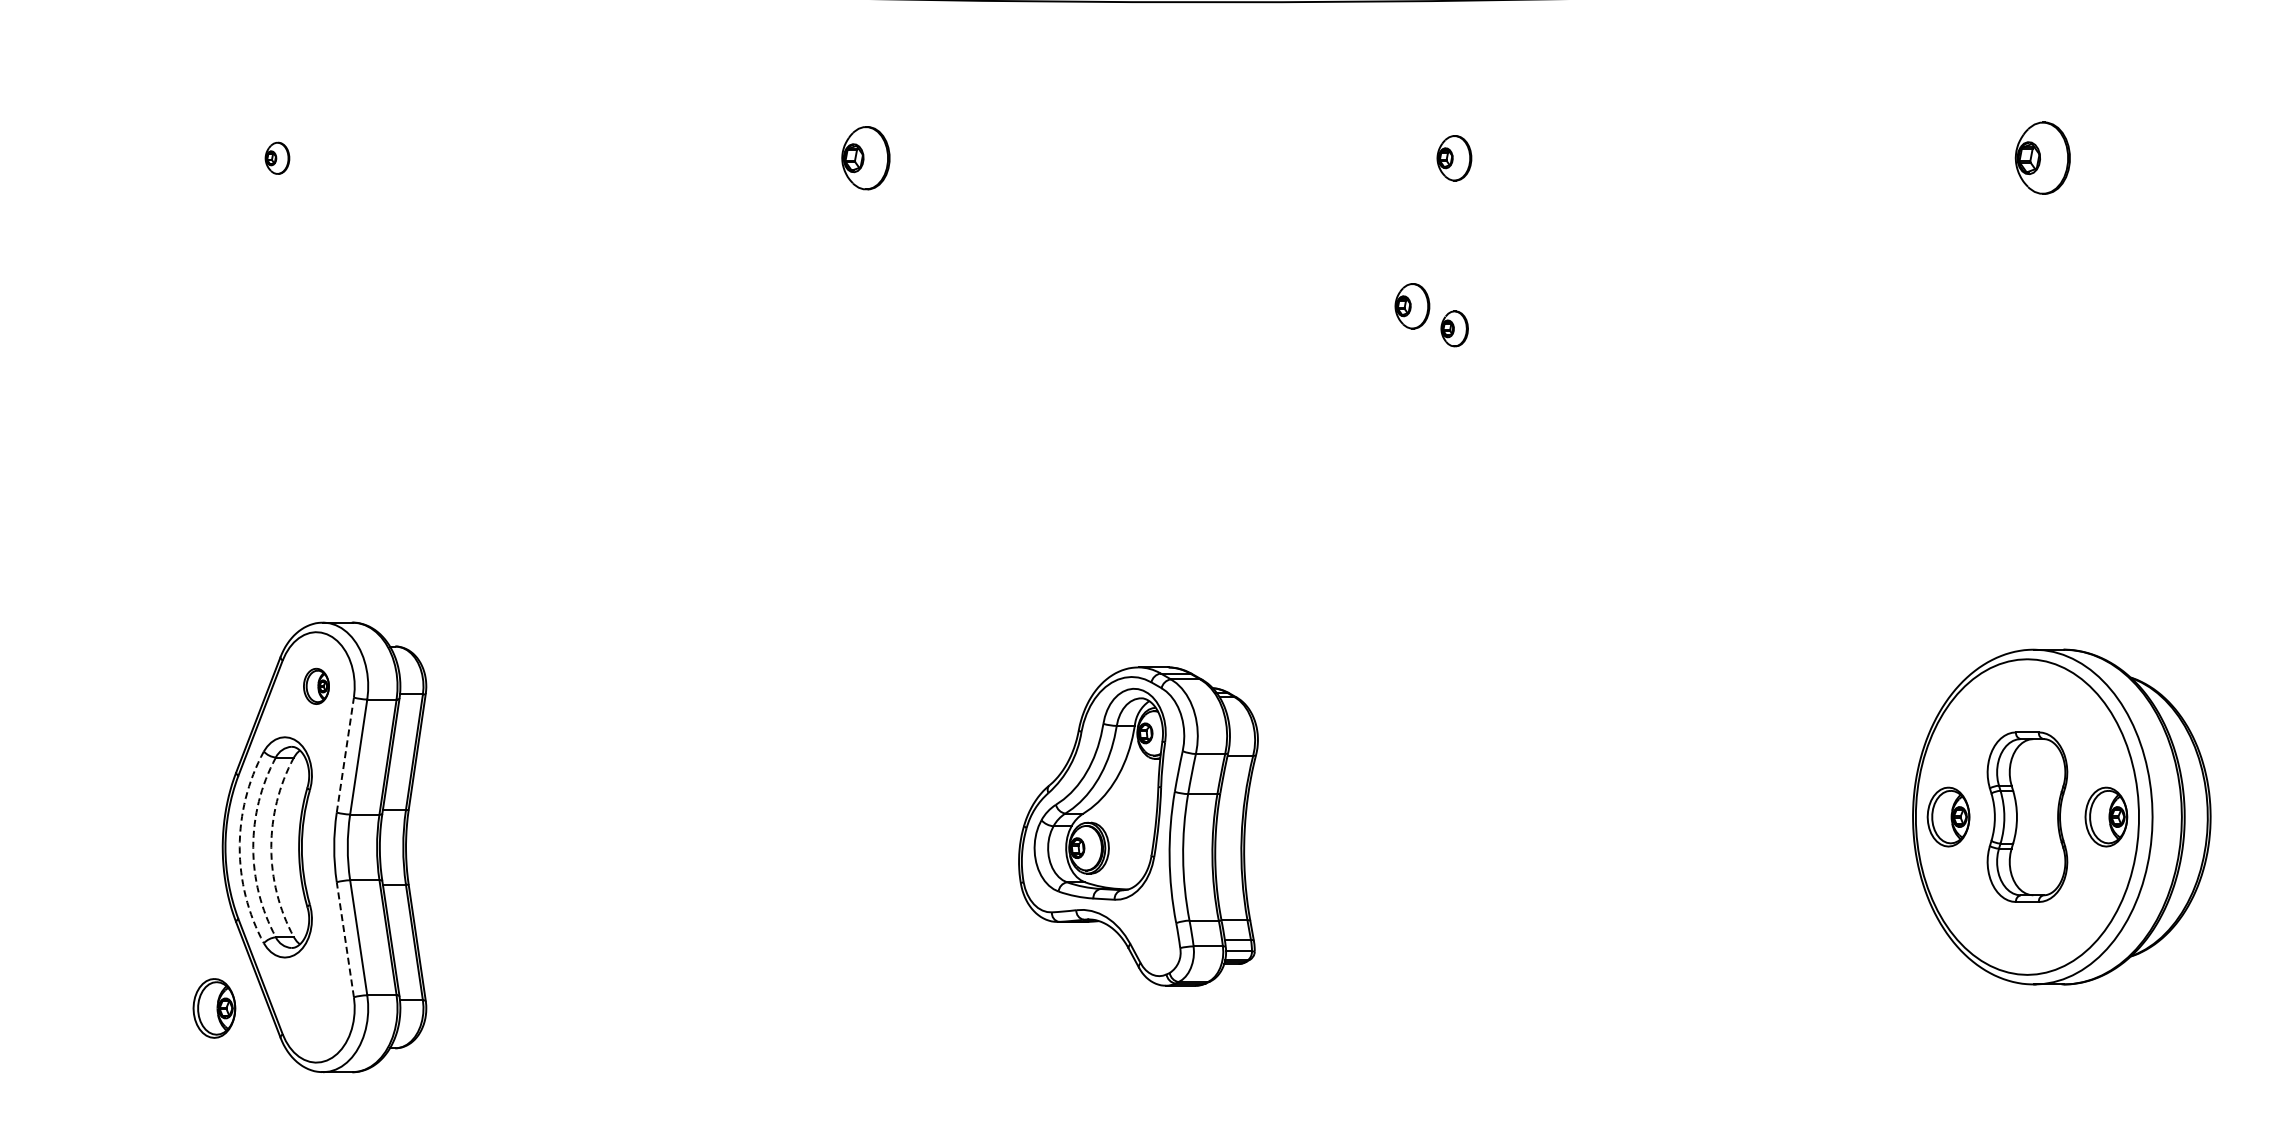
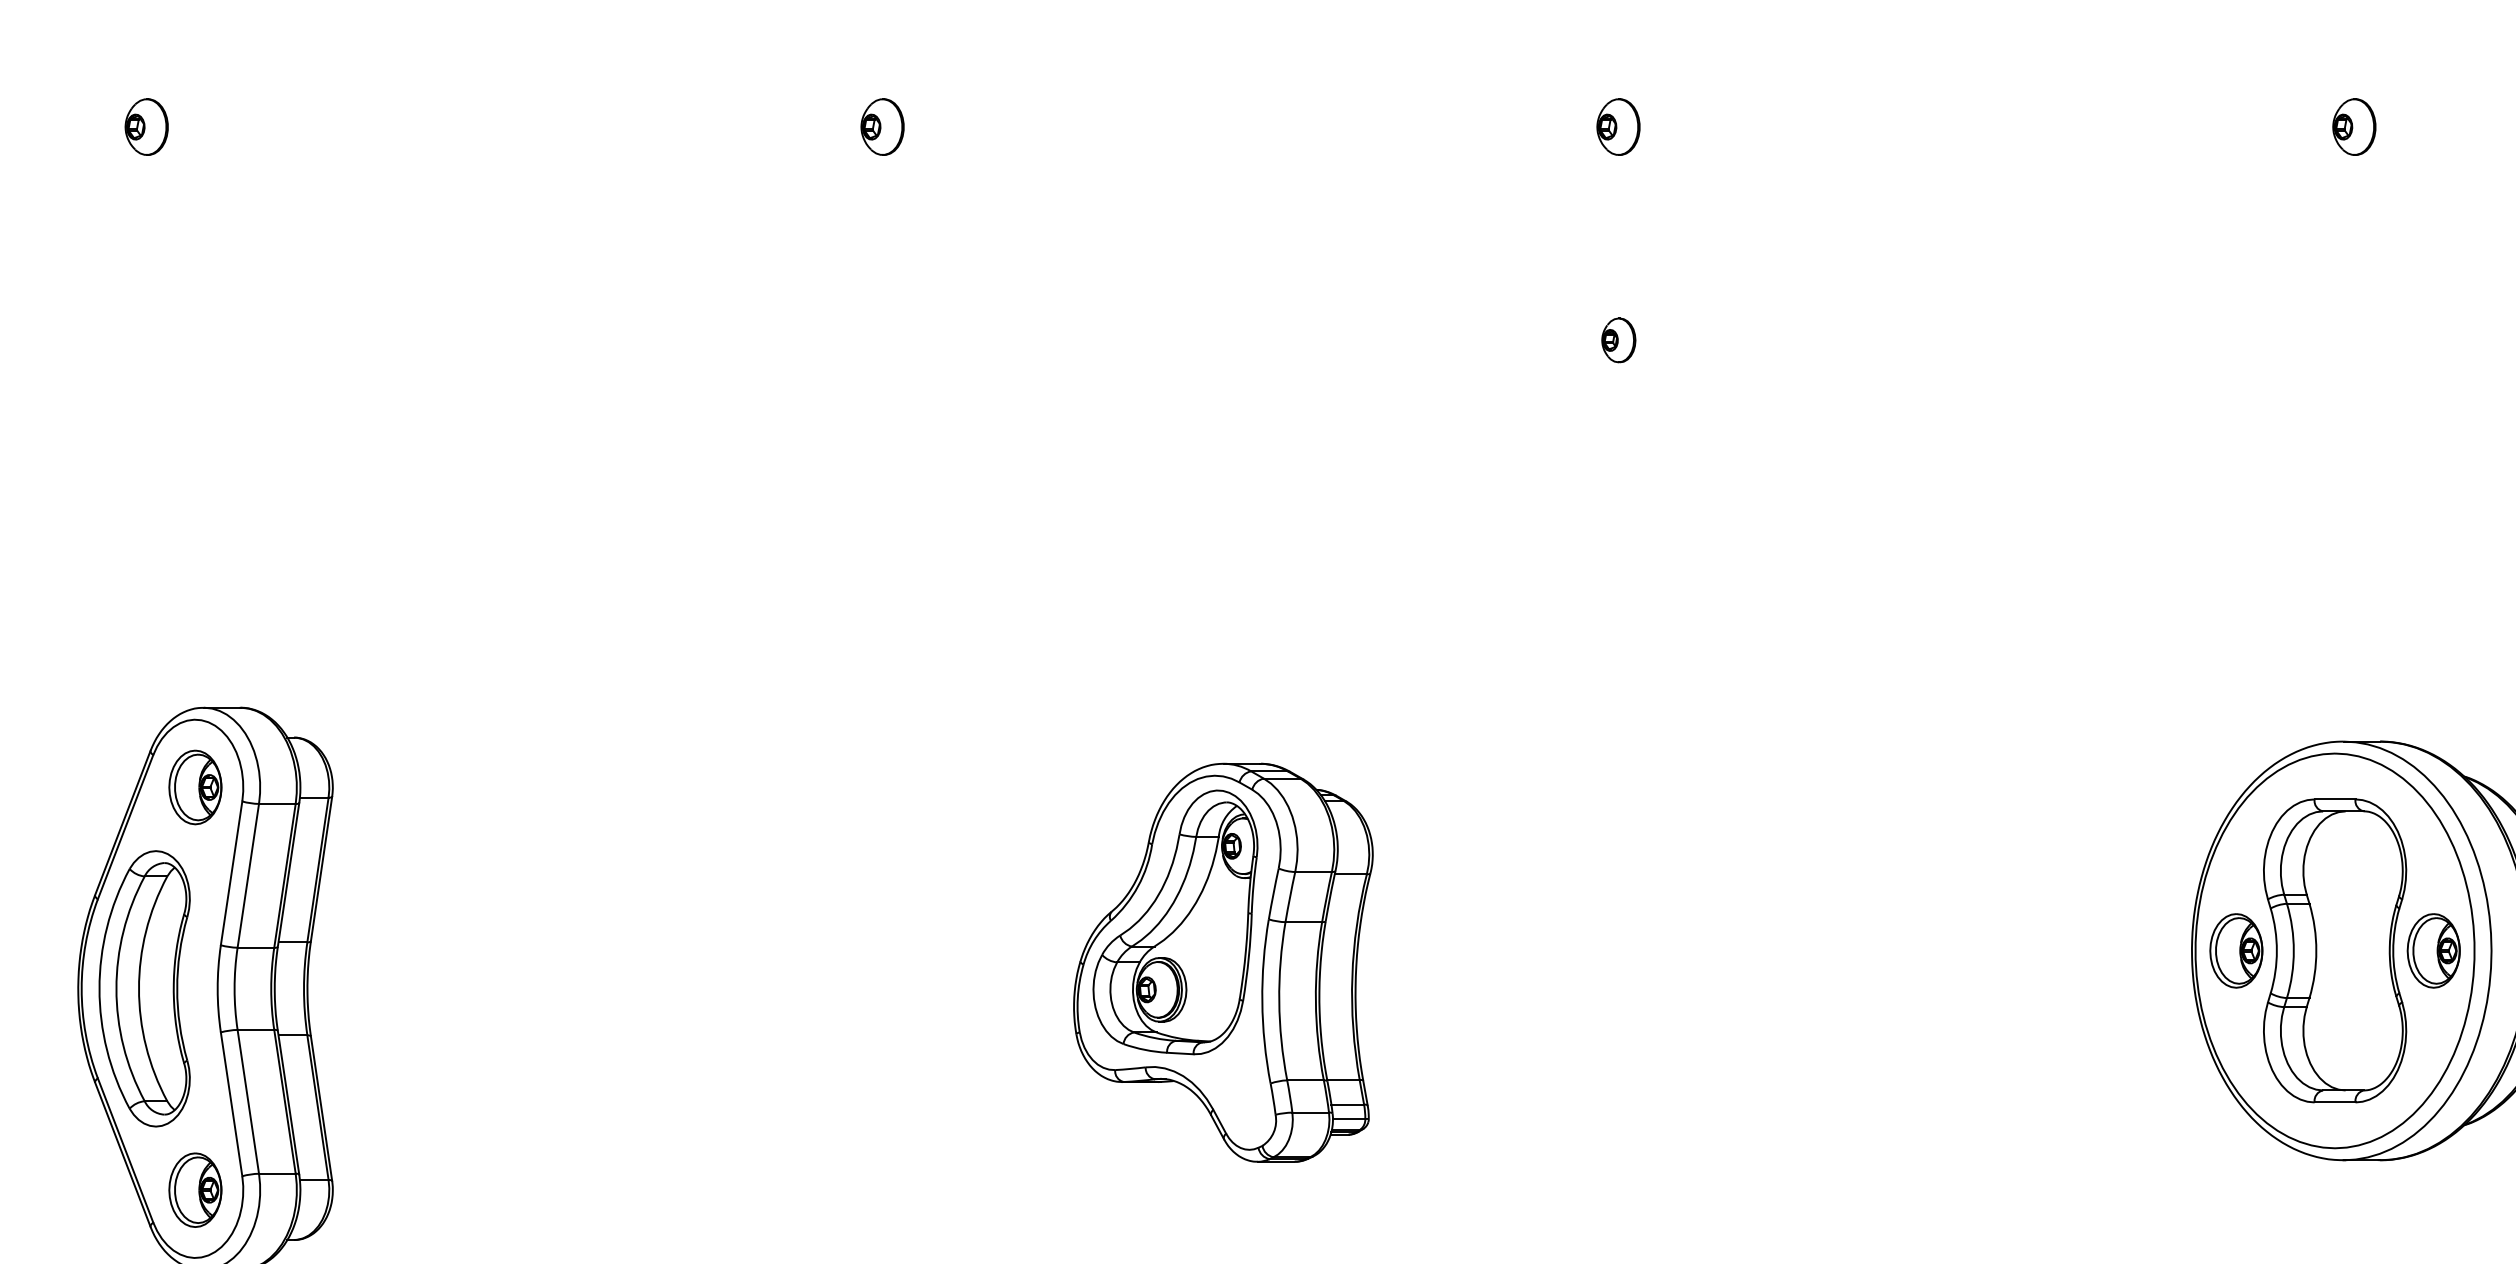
part: (277, 158) -> (146, 127), size x1.43
part: (865, 158) -> (882, 127), size x0.71
part: (2042, 158) -> (2353, 127), size x0.62
part: (1412, 306) -> (1566, 312), removed
part: (316, 686) -> (195, 787), size x1.67
line: (345, 754) -> (231, 872), dashed -> solid
part: (2027, 817) -> (2335, 951), size x1.43
arc: (239, 847) -> (99, 988), dashed -> solid
arc: (253, 847) -> (116, 988), dashed -> solid
arc: (271, 847) -> (139, 988), dashed -> solid
line: (345, 939) -> (231, 1104), dashed -> solid
part: (214, 1008) -> (195, 1190), moved

